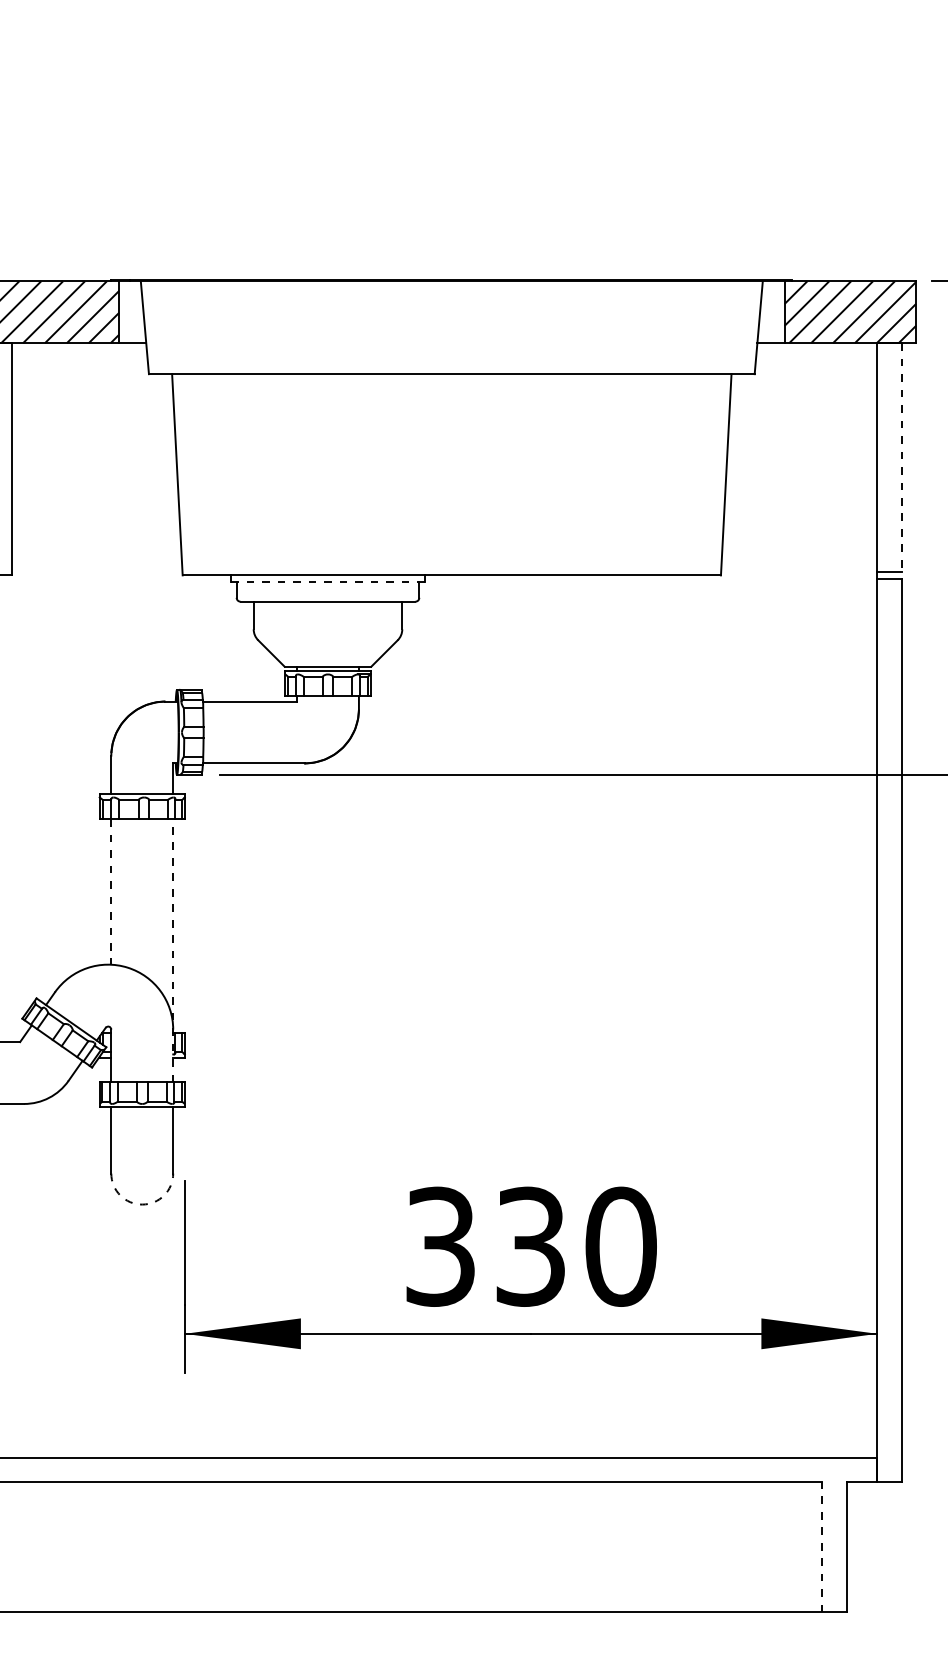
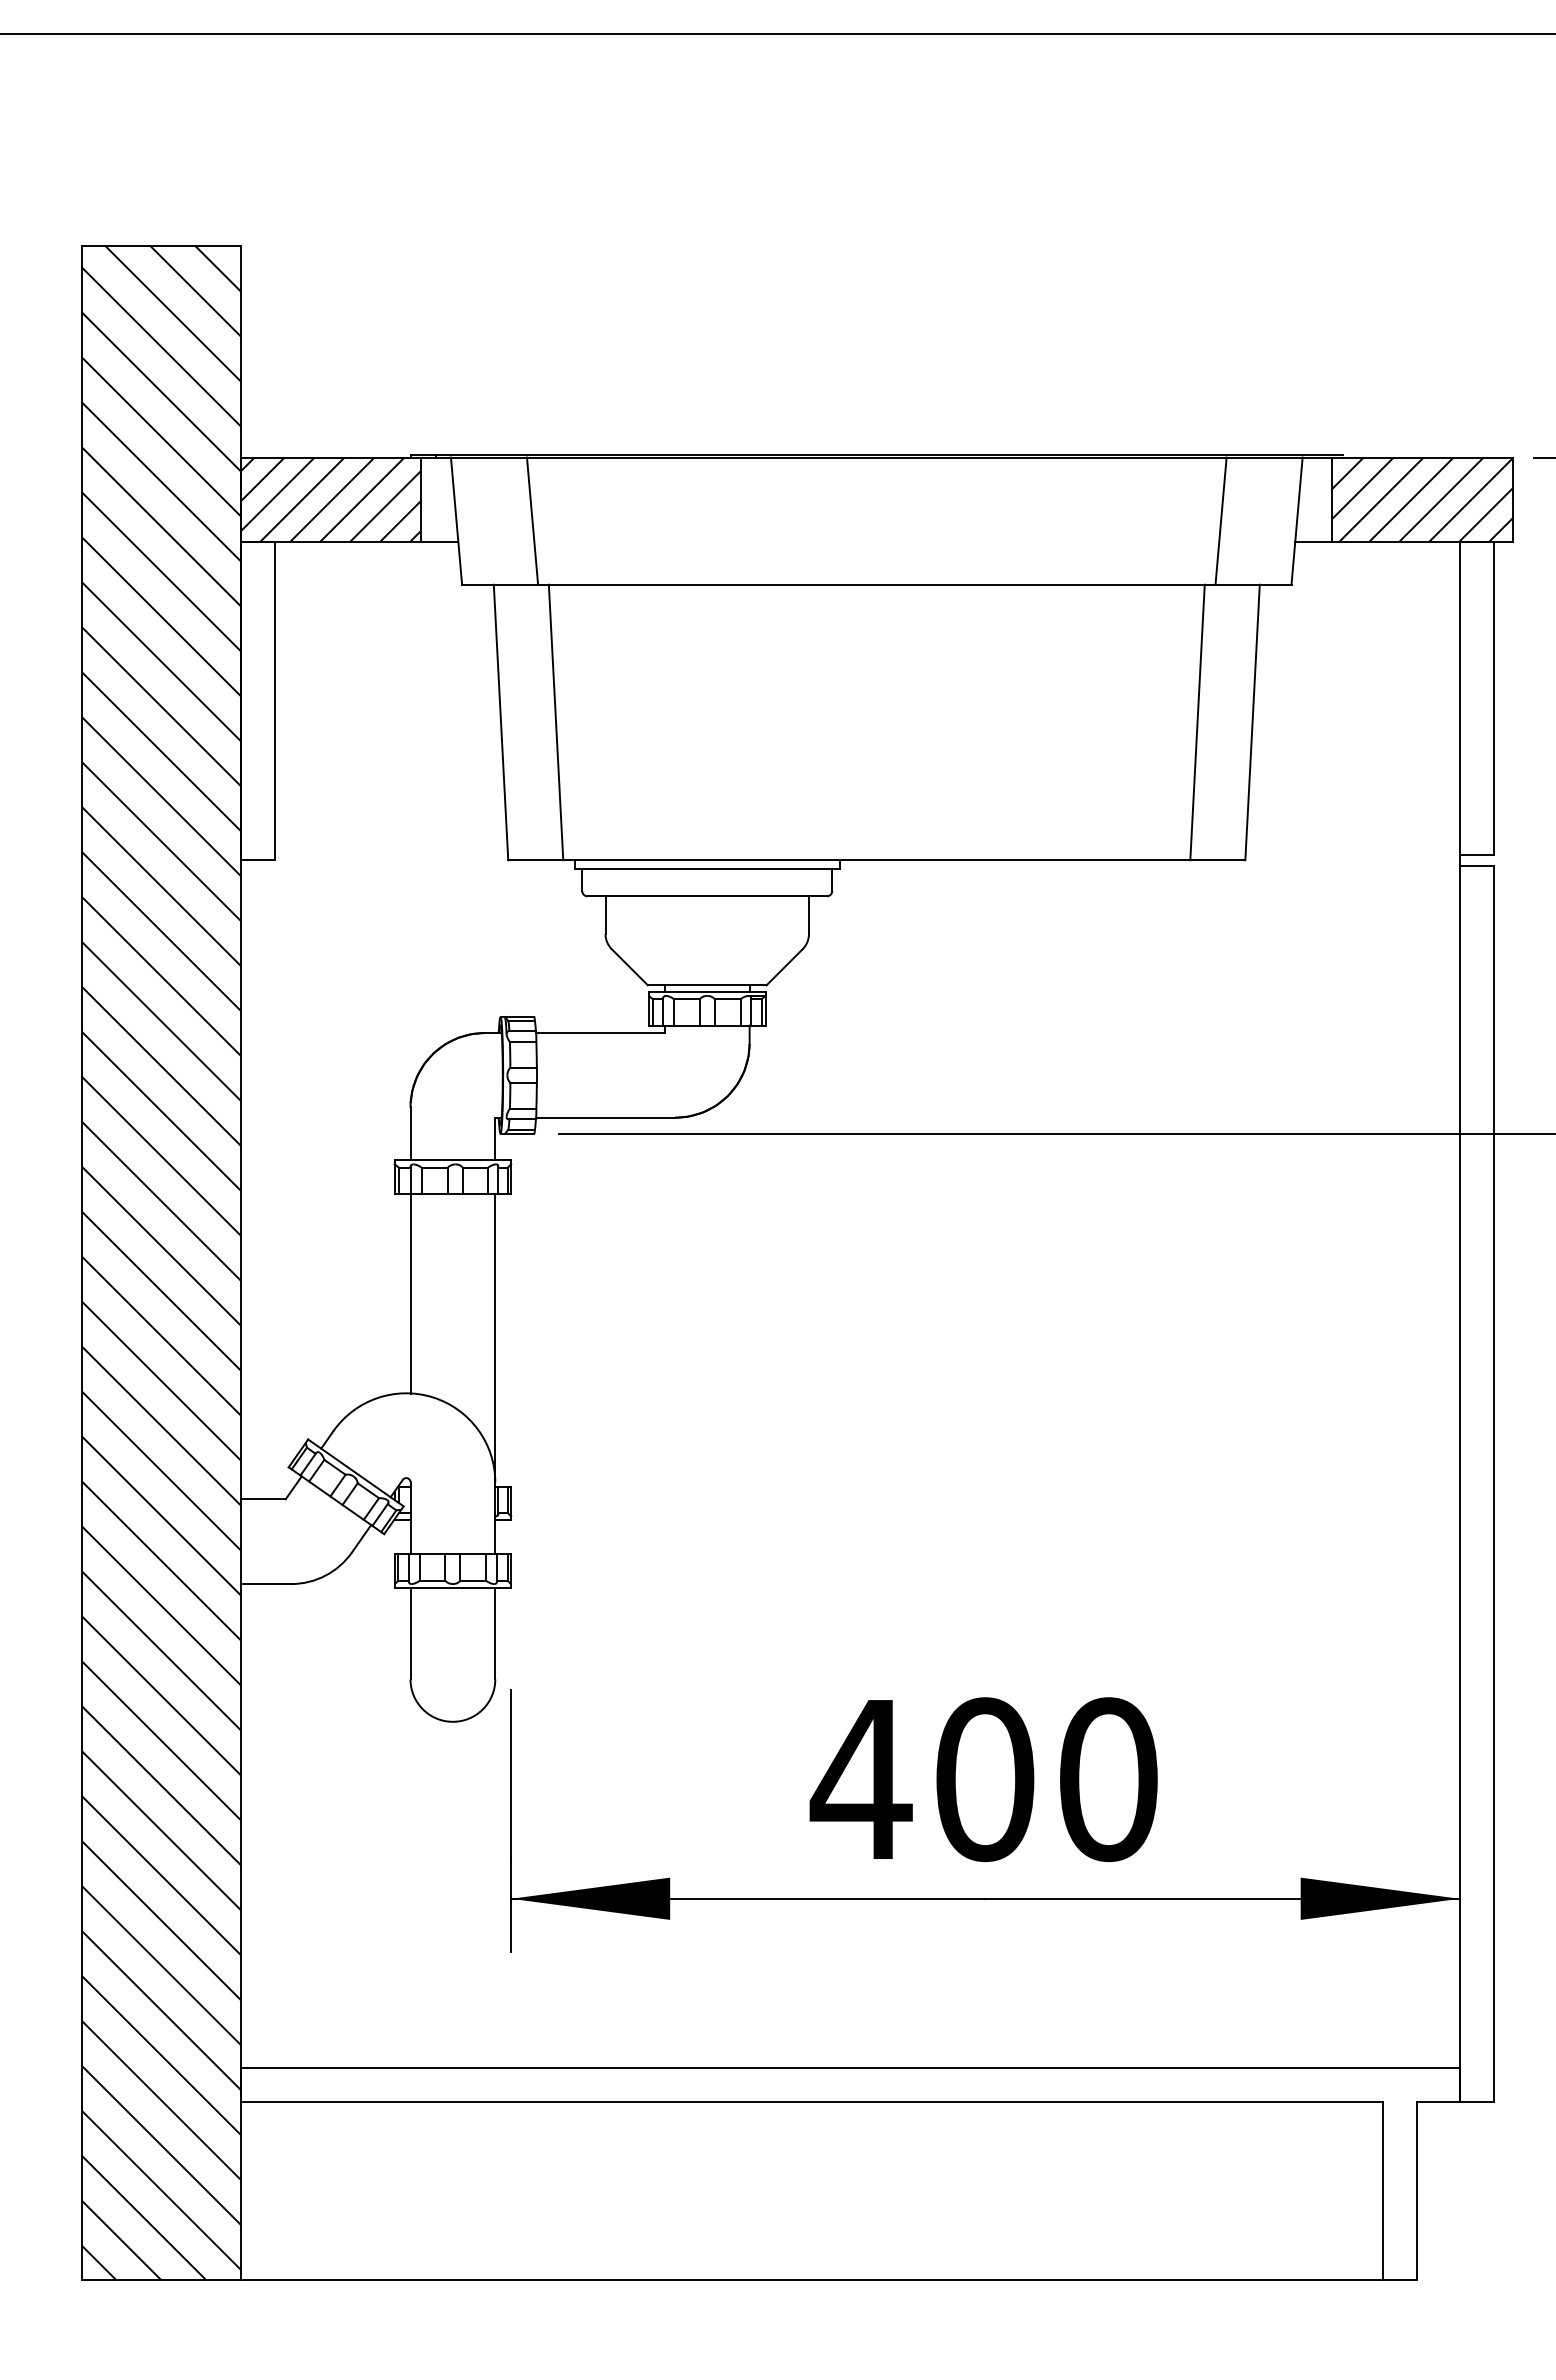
line: (200, 327) -> (532, 520), added
line: (702, 327) -> (1220, 520), added
line: (902, 457) -> (1493, 699), dashed -> solid
line: (217, 474) -> (555, 722), added
line: (686, 474) -> (1197, 722), added
line: (327, 581) -> (706, 868), dashed -> solid
line: (111, 891) -> (410, 1293), dashed -> solid
line: (173, 950) -> (495, 1373), dashed -> solid
arc: (141, 1204) -> (452, 1721), dashed -> solid
text: (484, 1246) -> (921, 1779), 330 -> 400
line: (821, 1546) -> (1383, 2190), dashed -> solid

